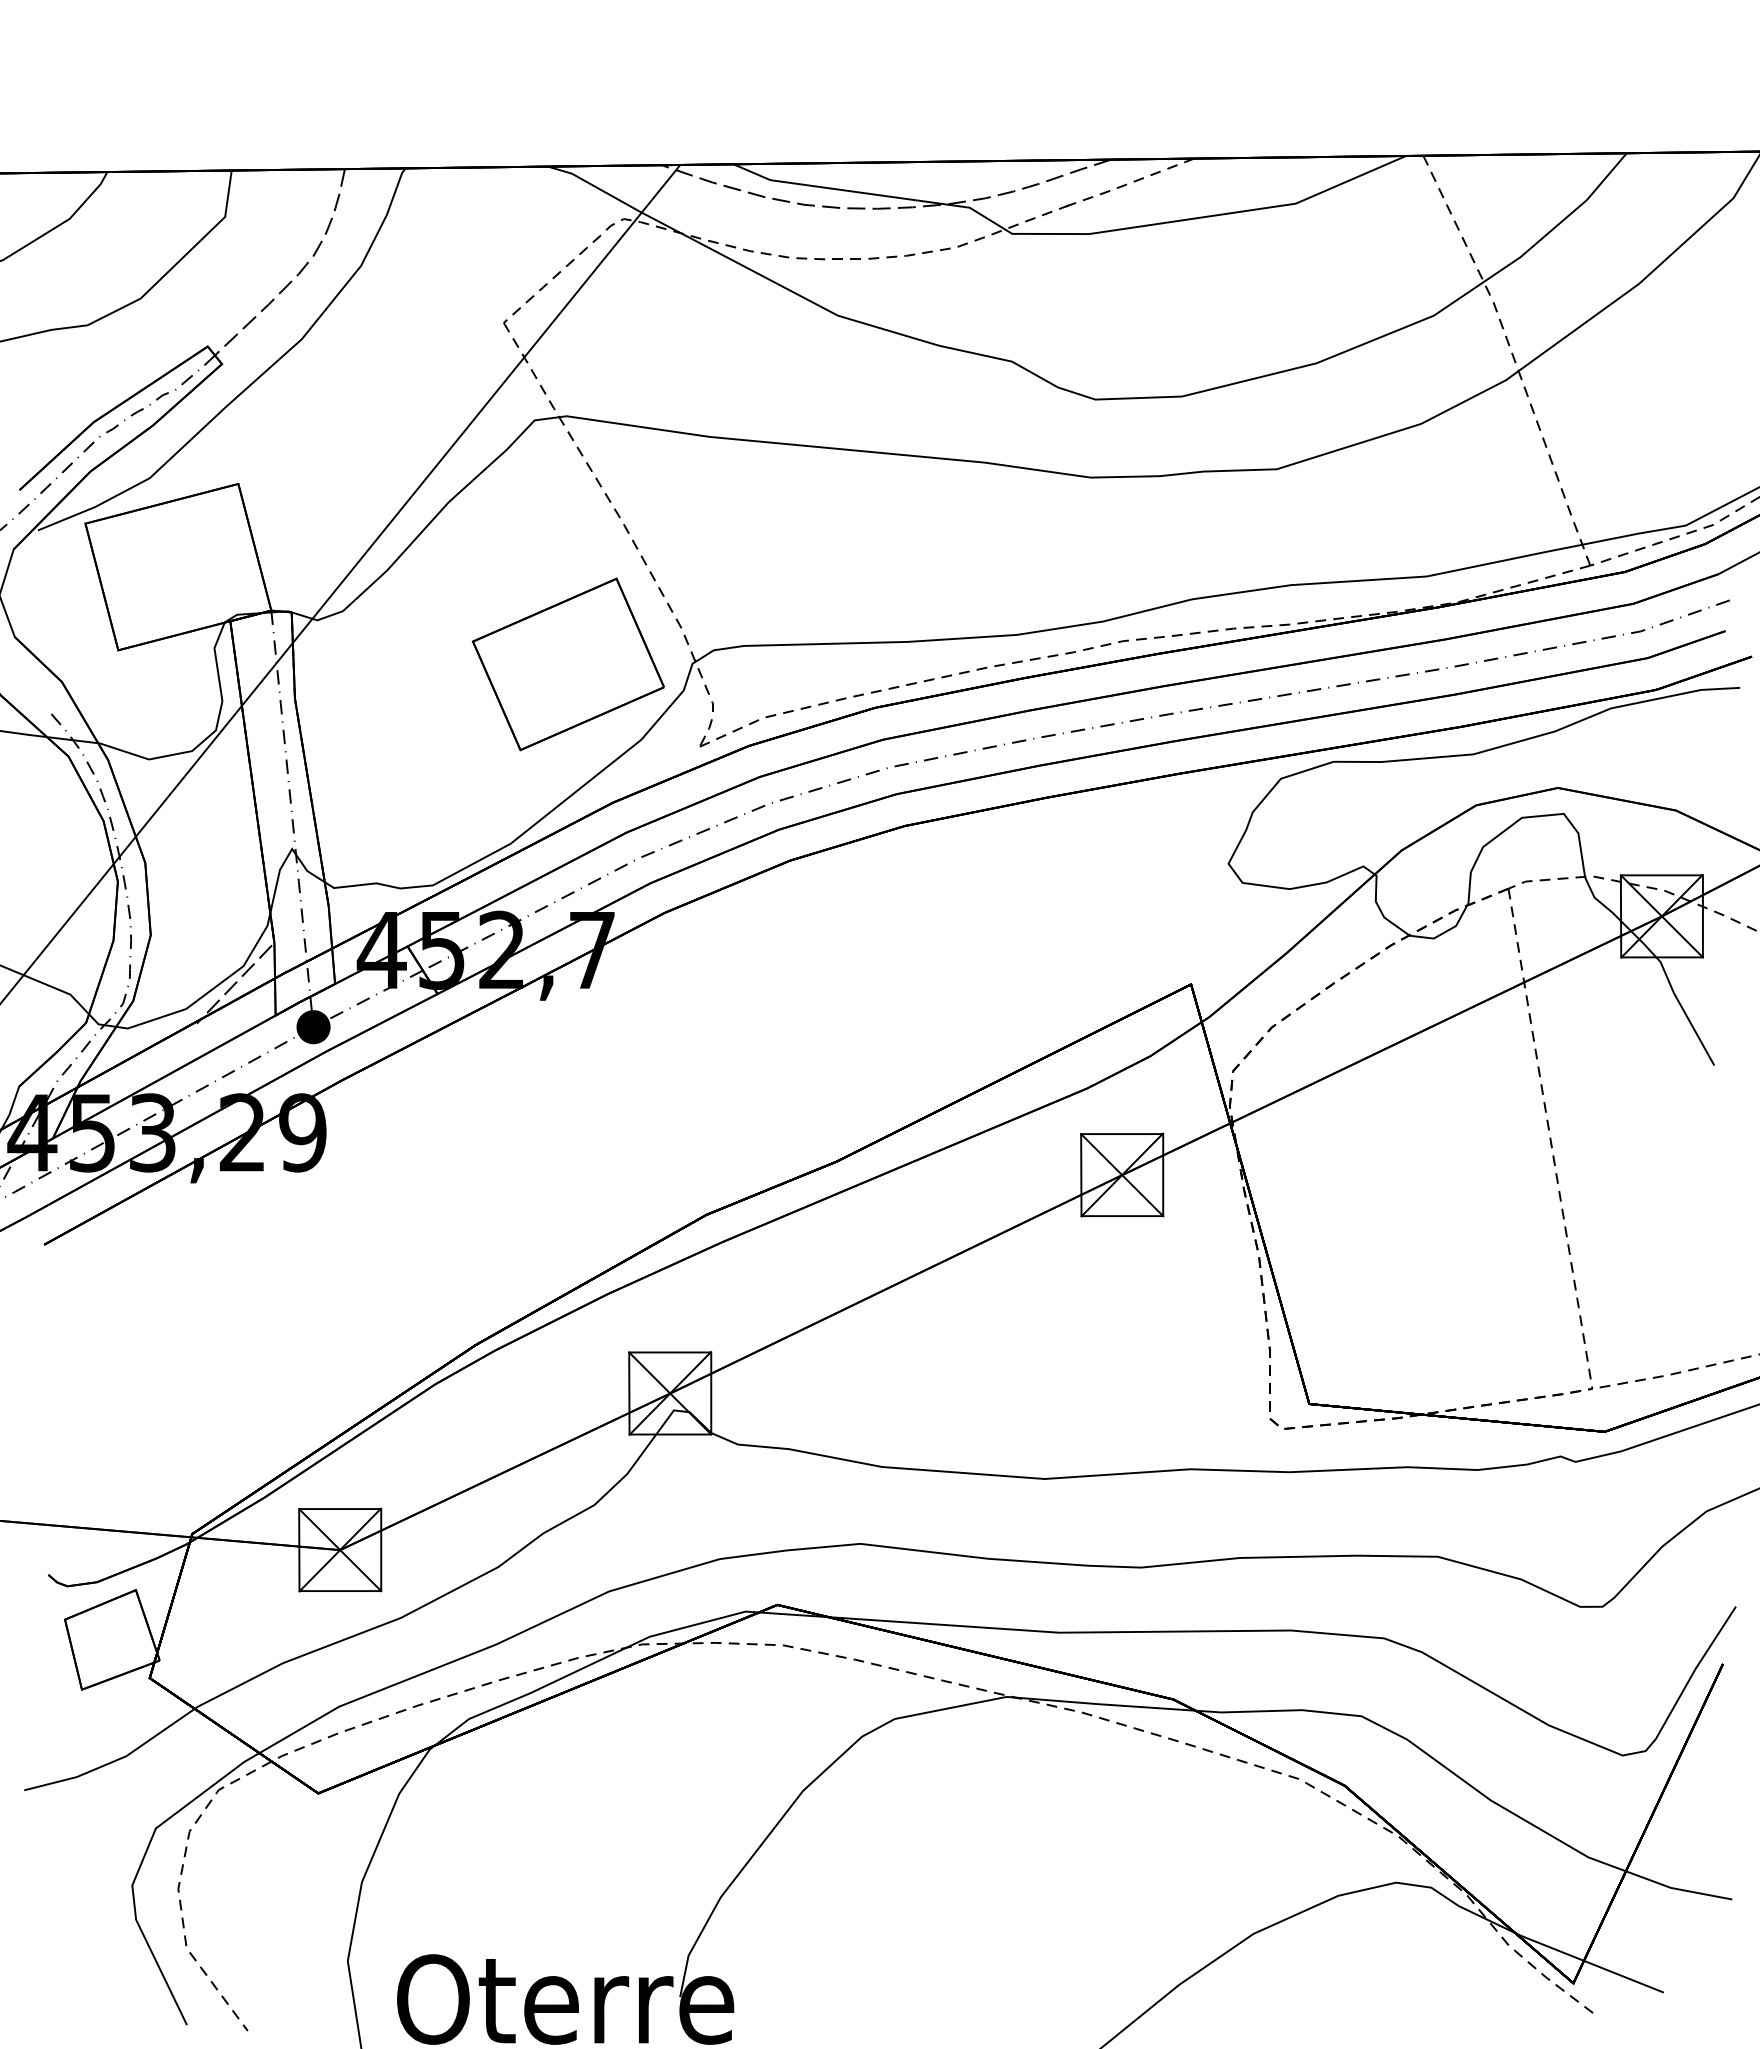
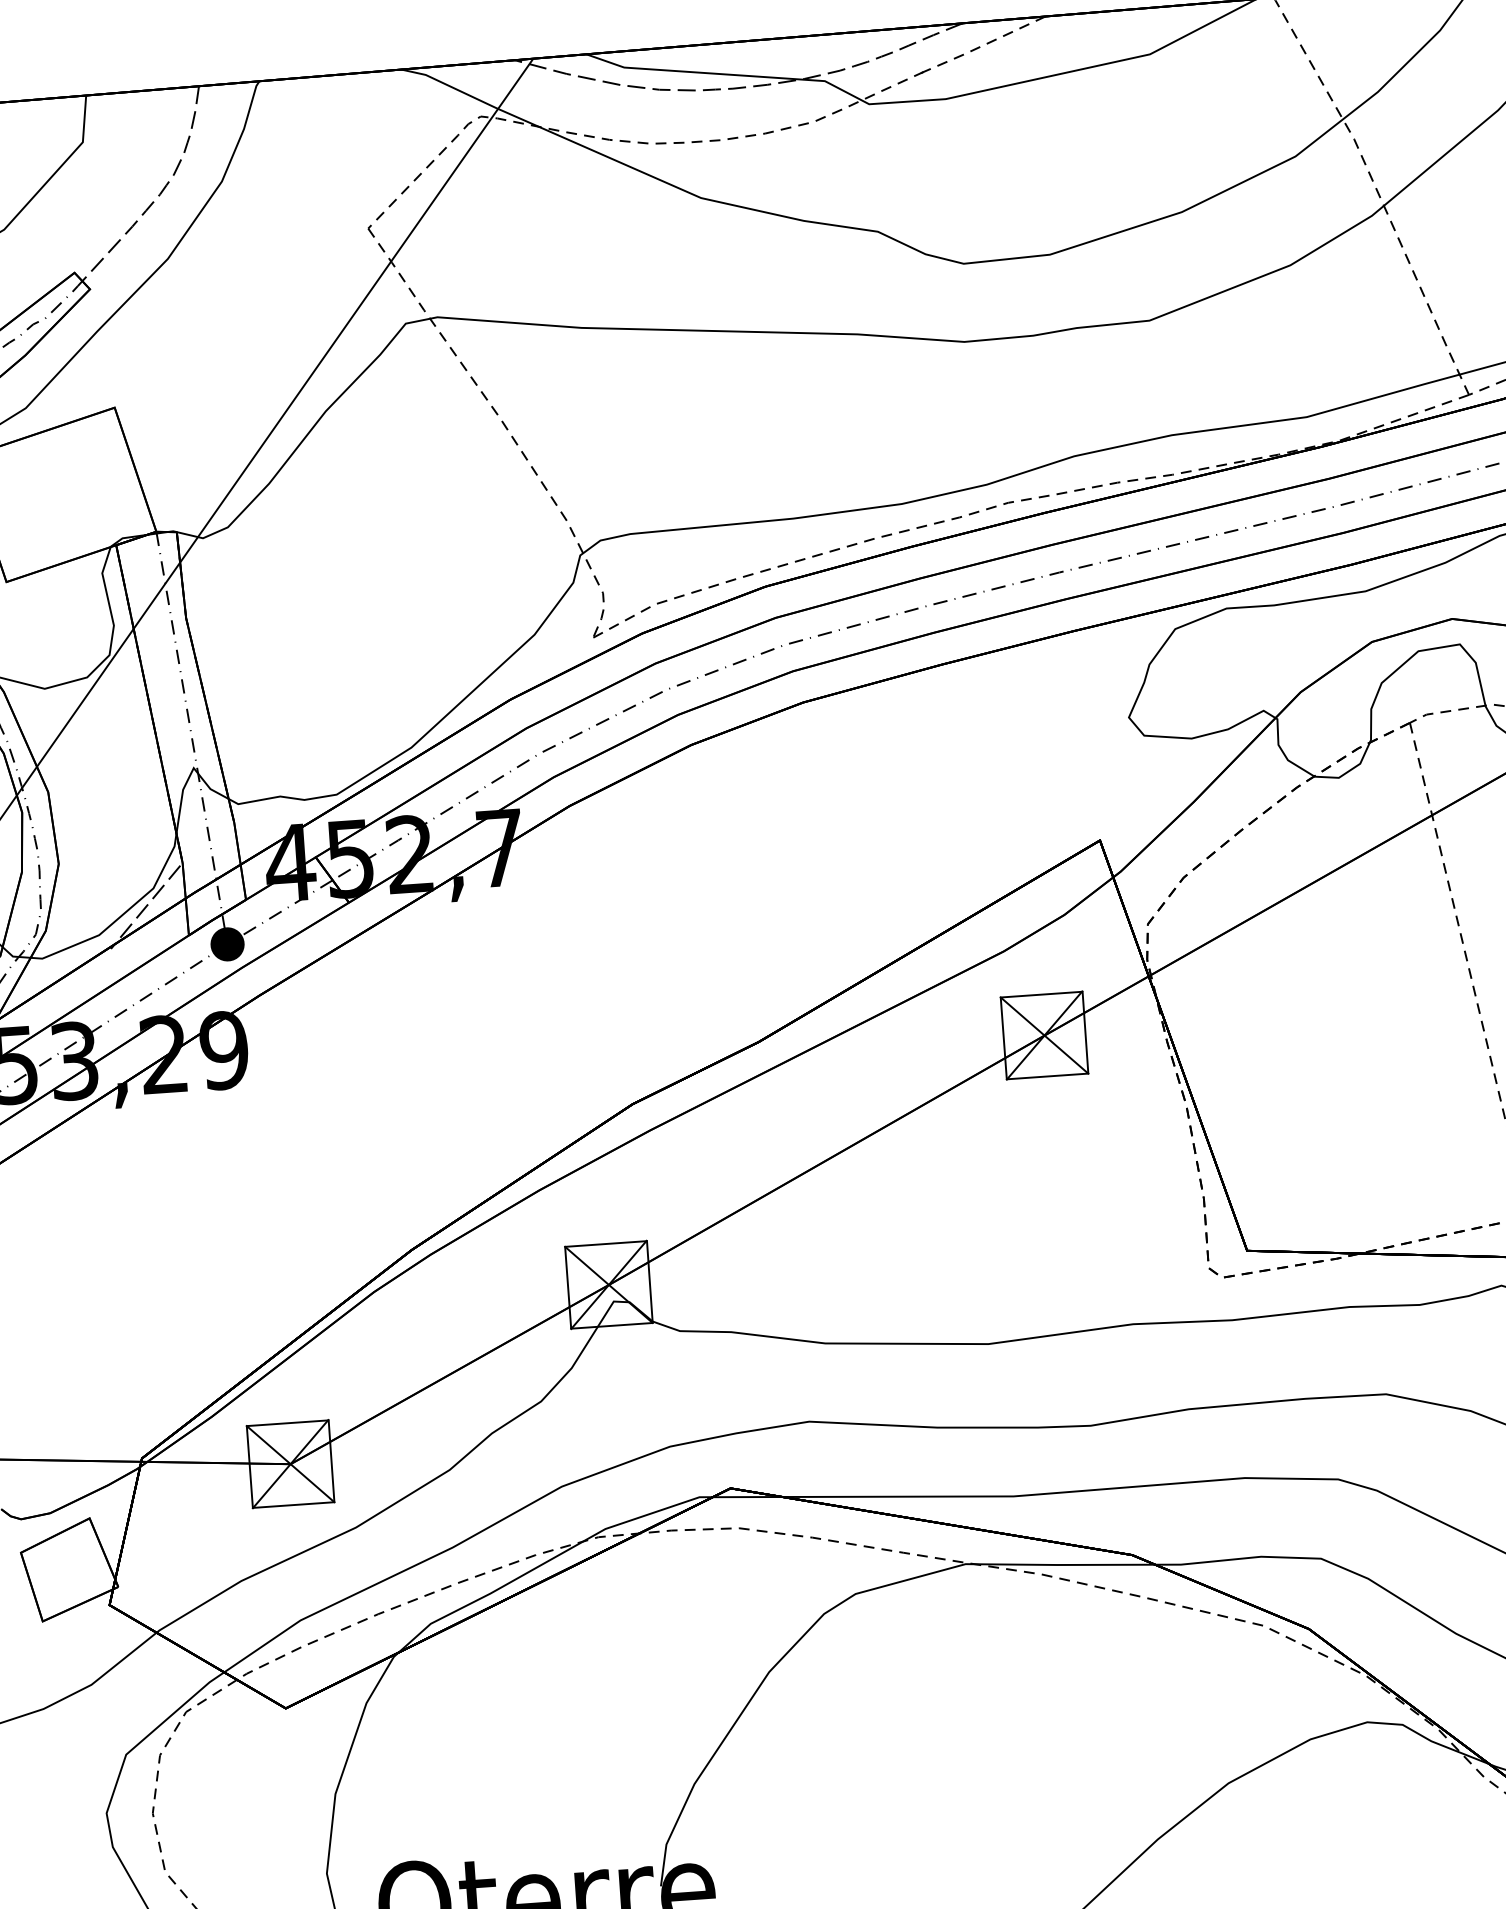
part: (567, 664) -> (455, 564), removed

